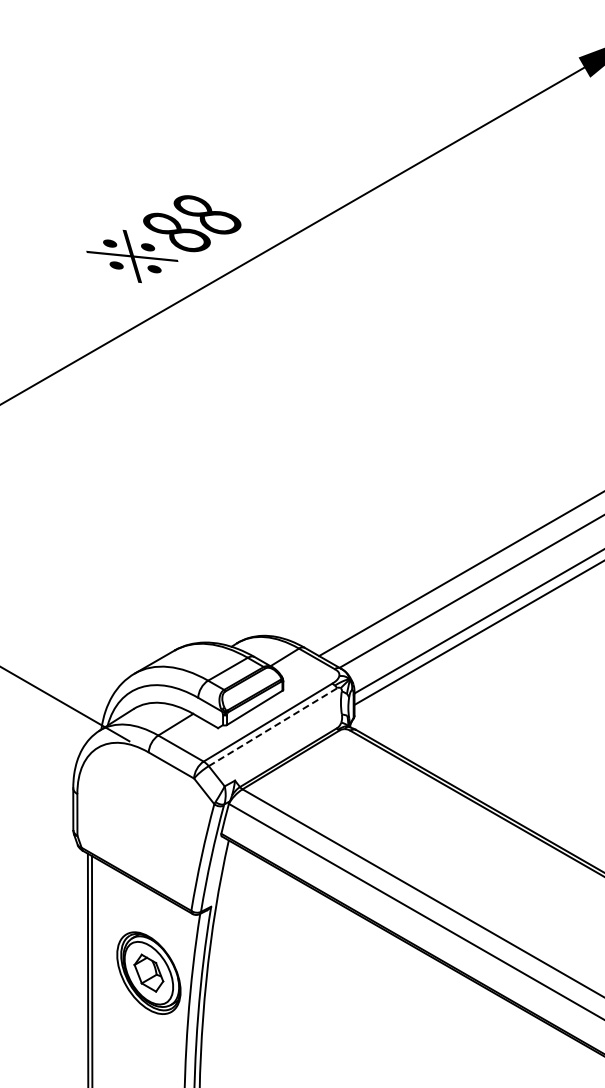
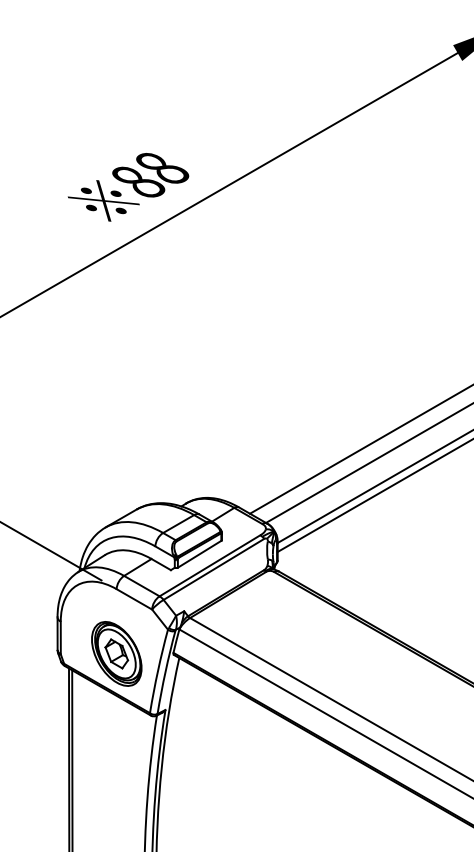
line: (273, 726) -> (214, 568), dashed -> solid
part: (148, 972) -> (116, 653), moved

